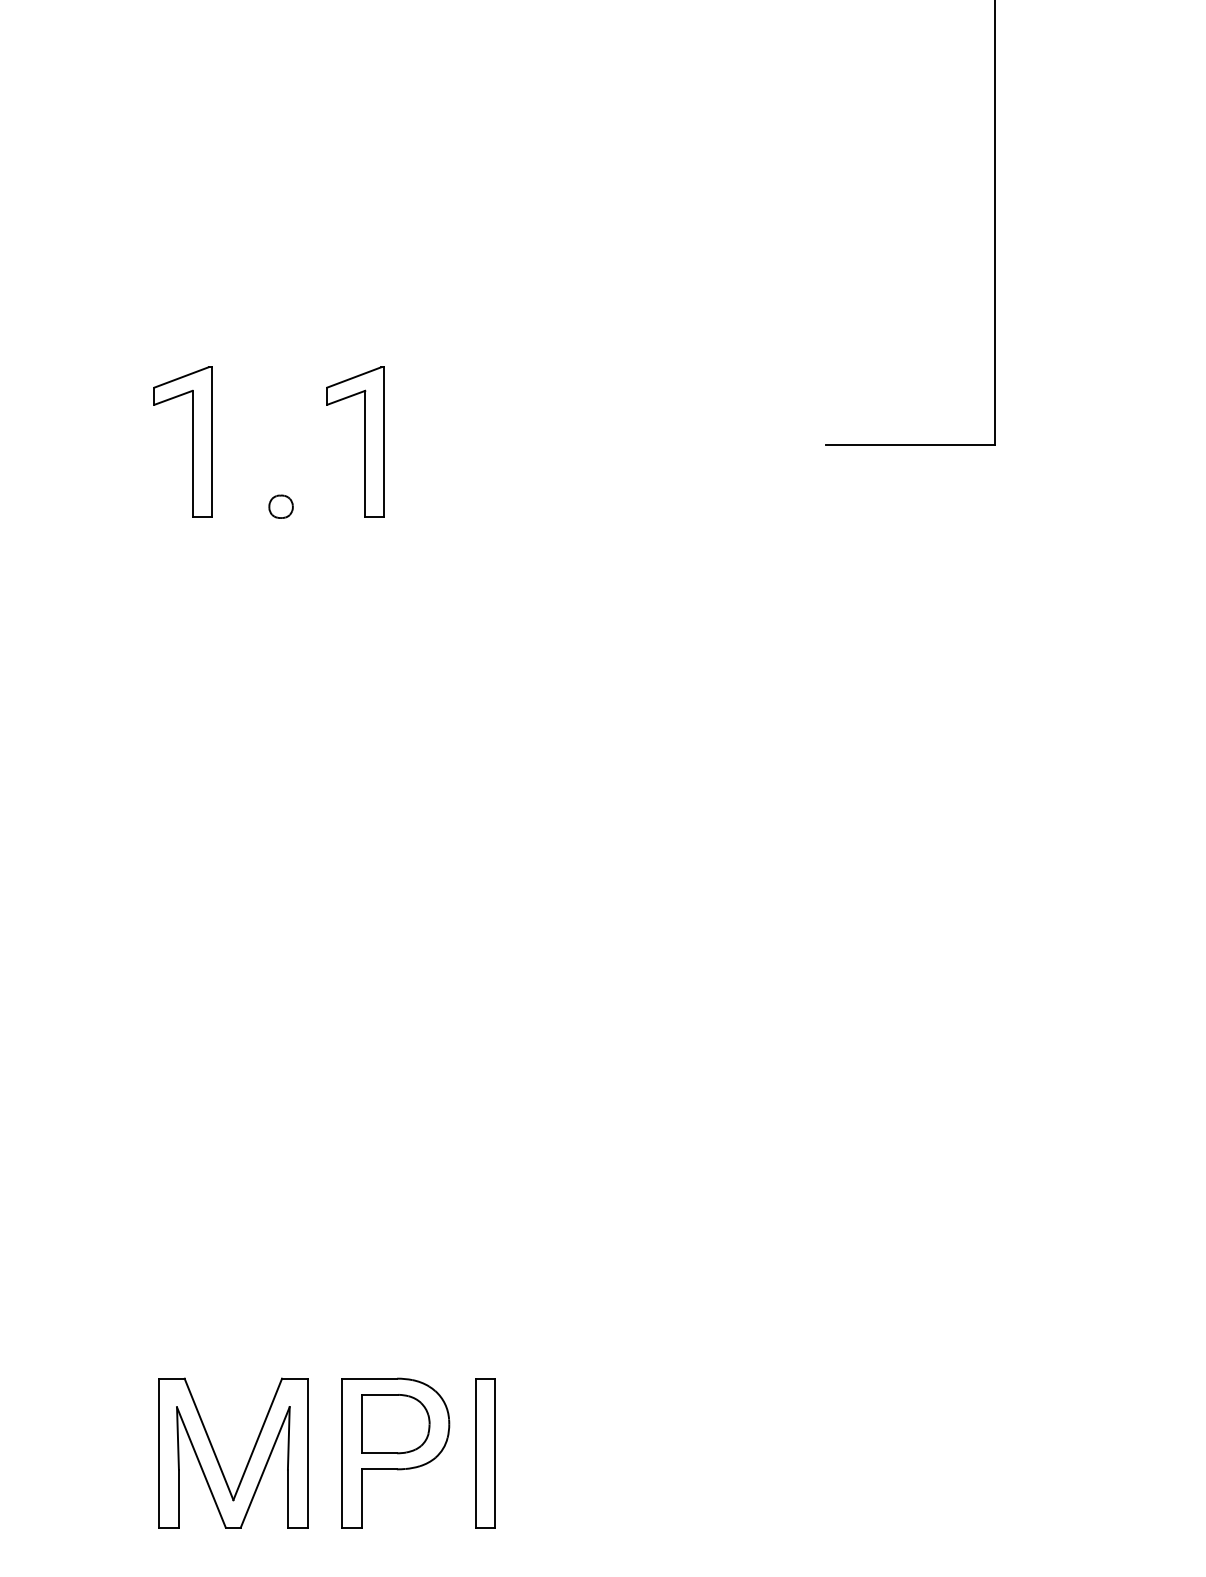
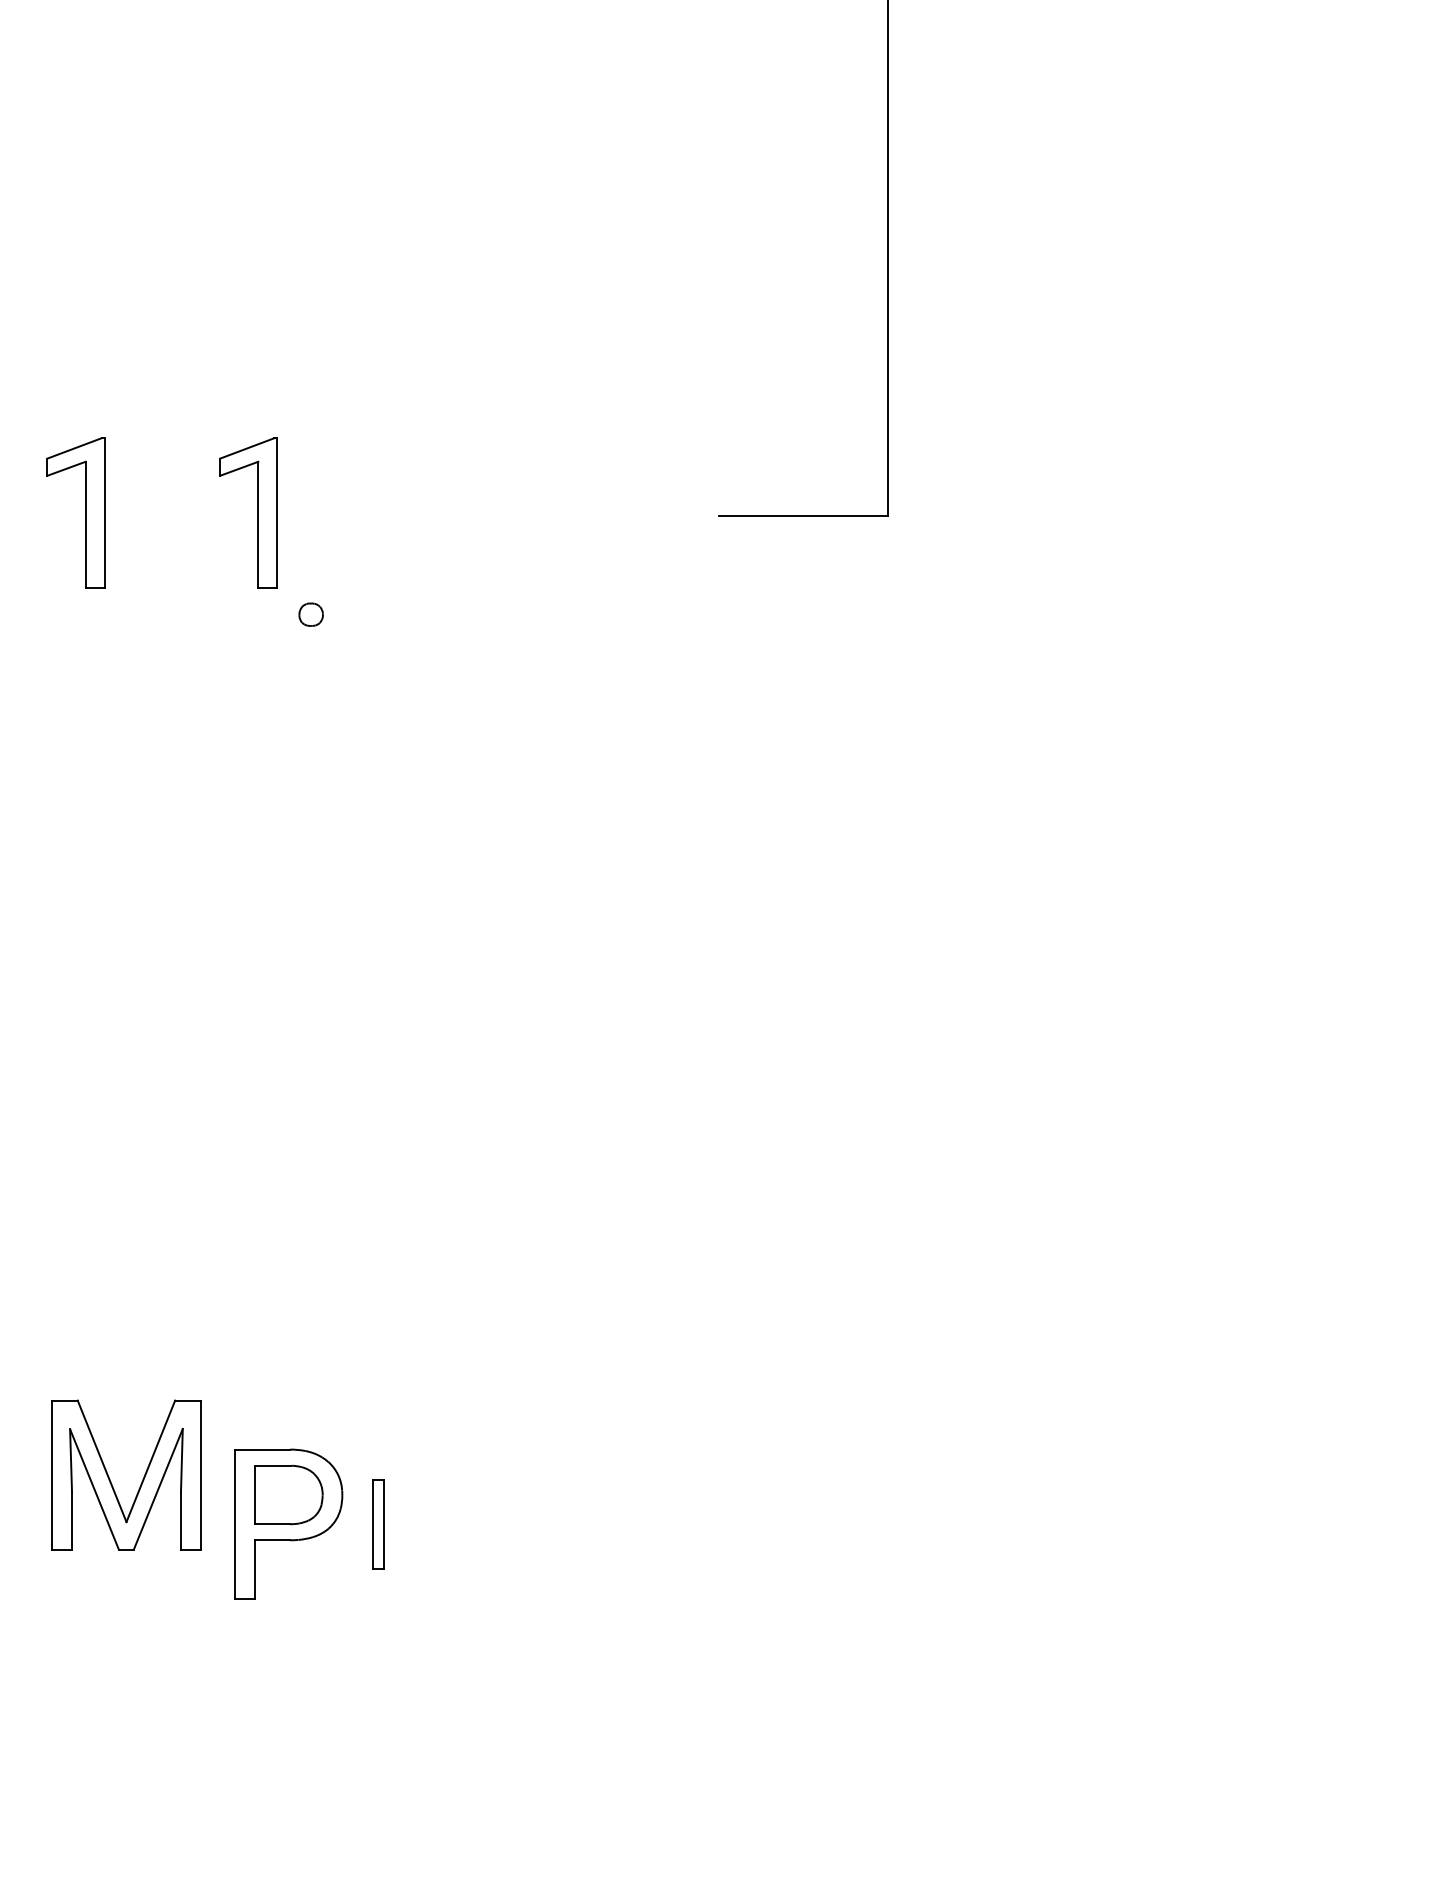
part: (280, 506) -> (310, 614), moved
part: (485, 1453) -> (378, 1524), size x0.6
part: (218, 1459) -> (111, 1481), moved

